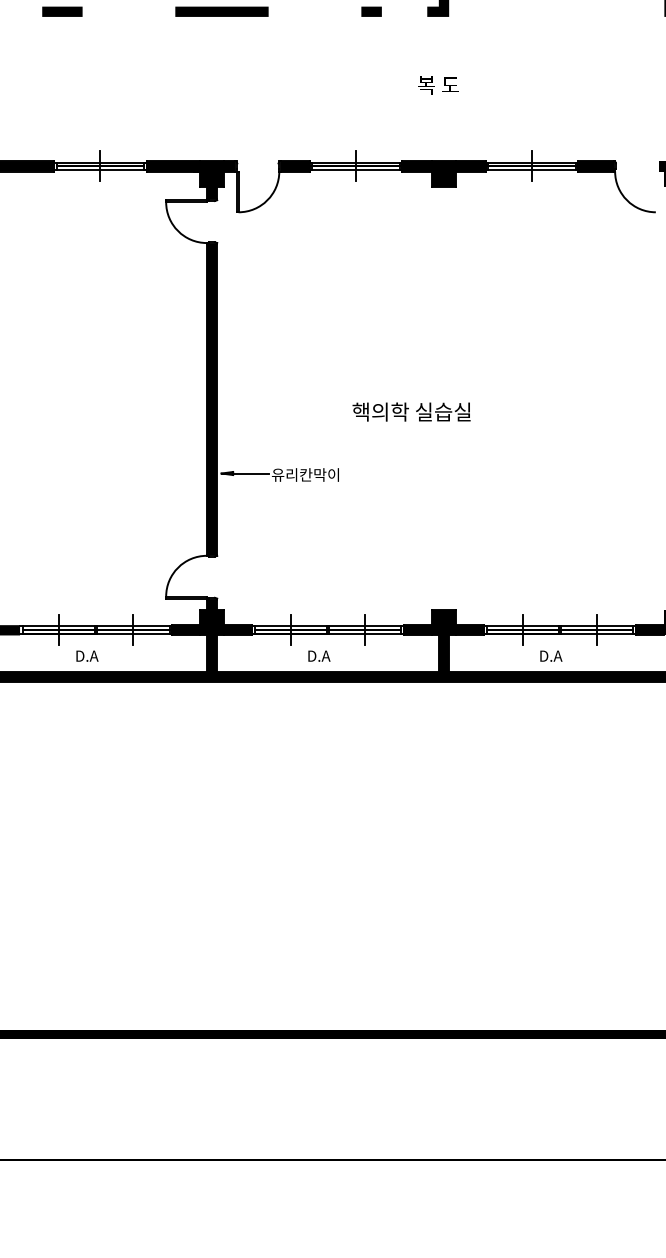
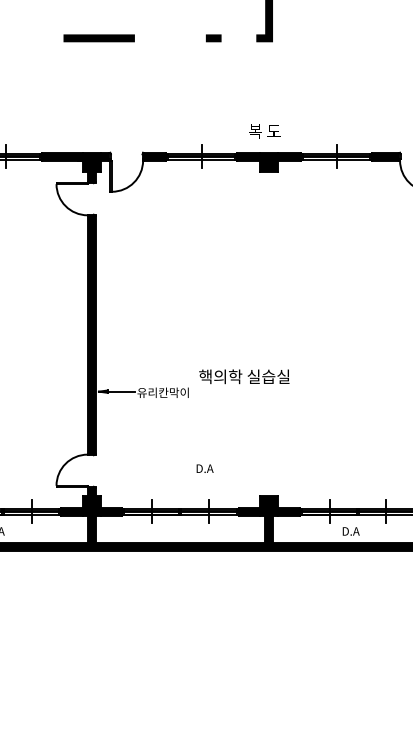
text: (438, 85) -> (264, 131), moved
text: (411, 411) -> (244, 376), moved
text: (319, 655) -> (205, 468), moved

